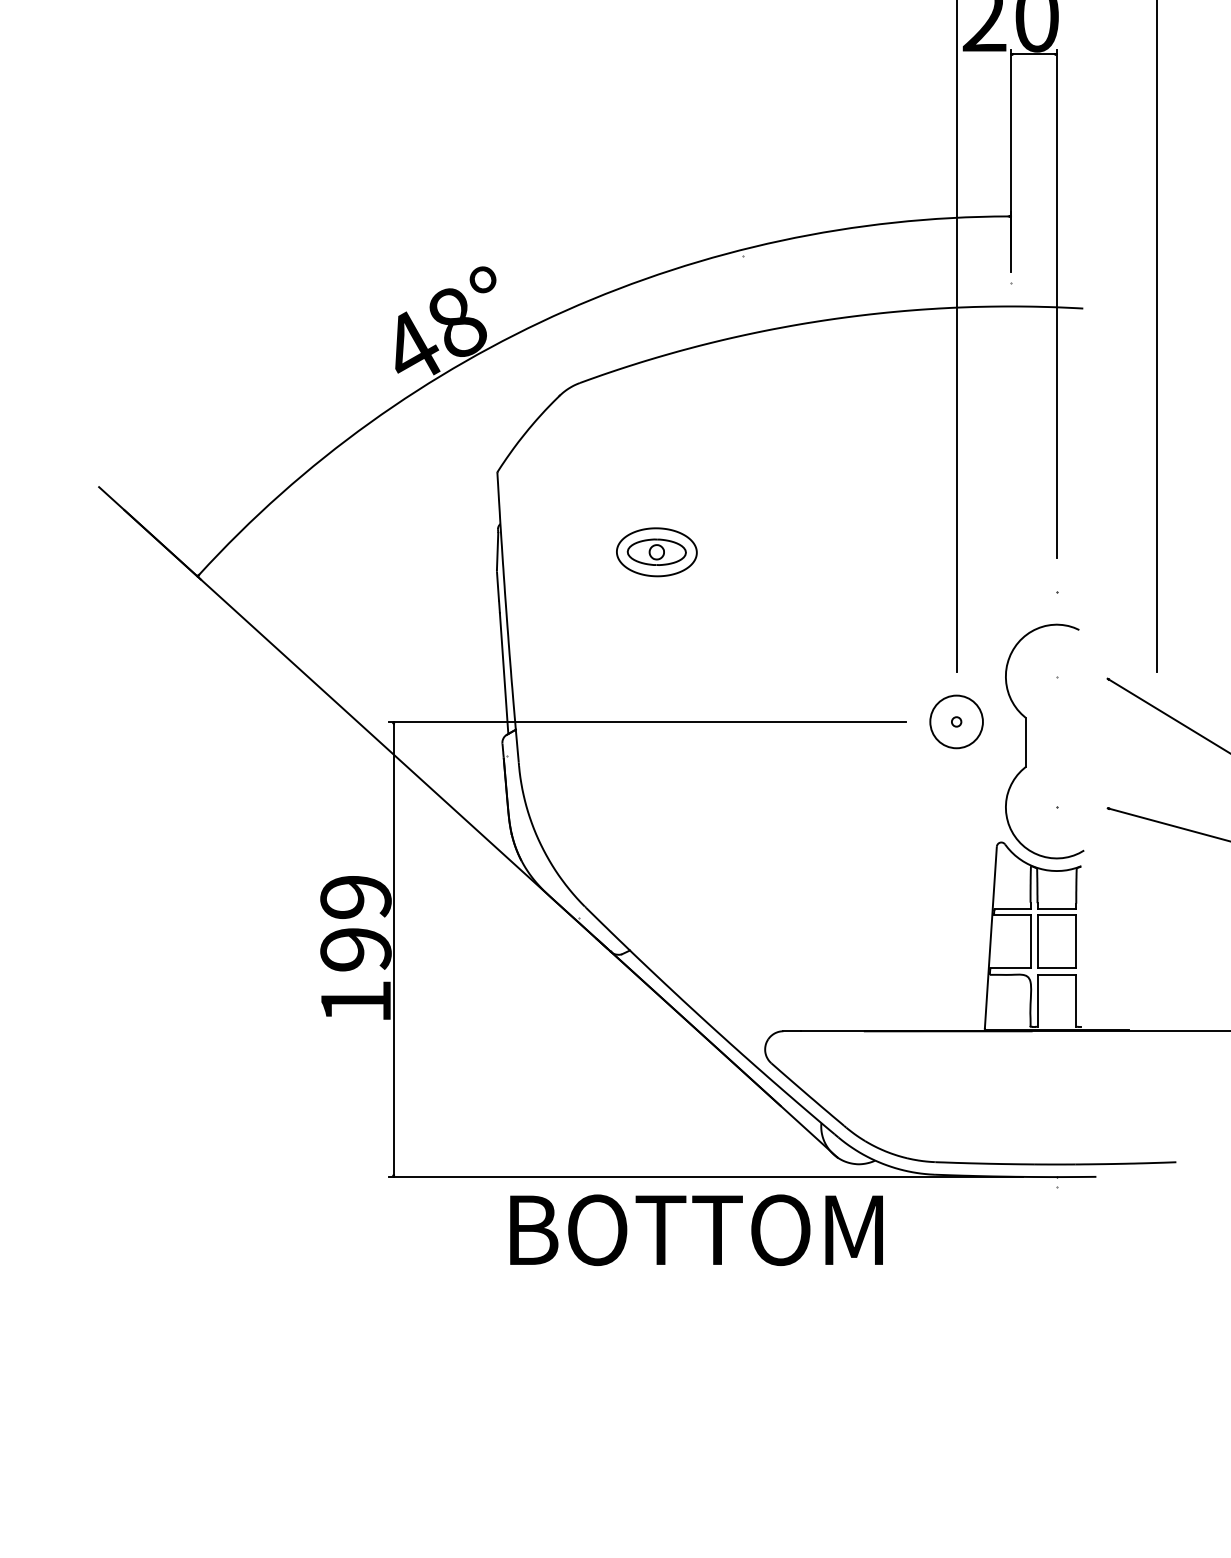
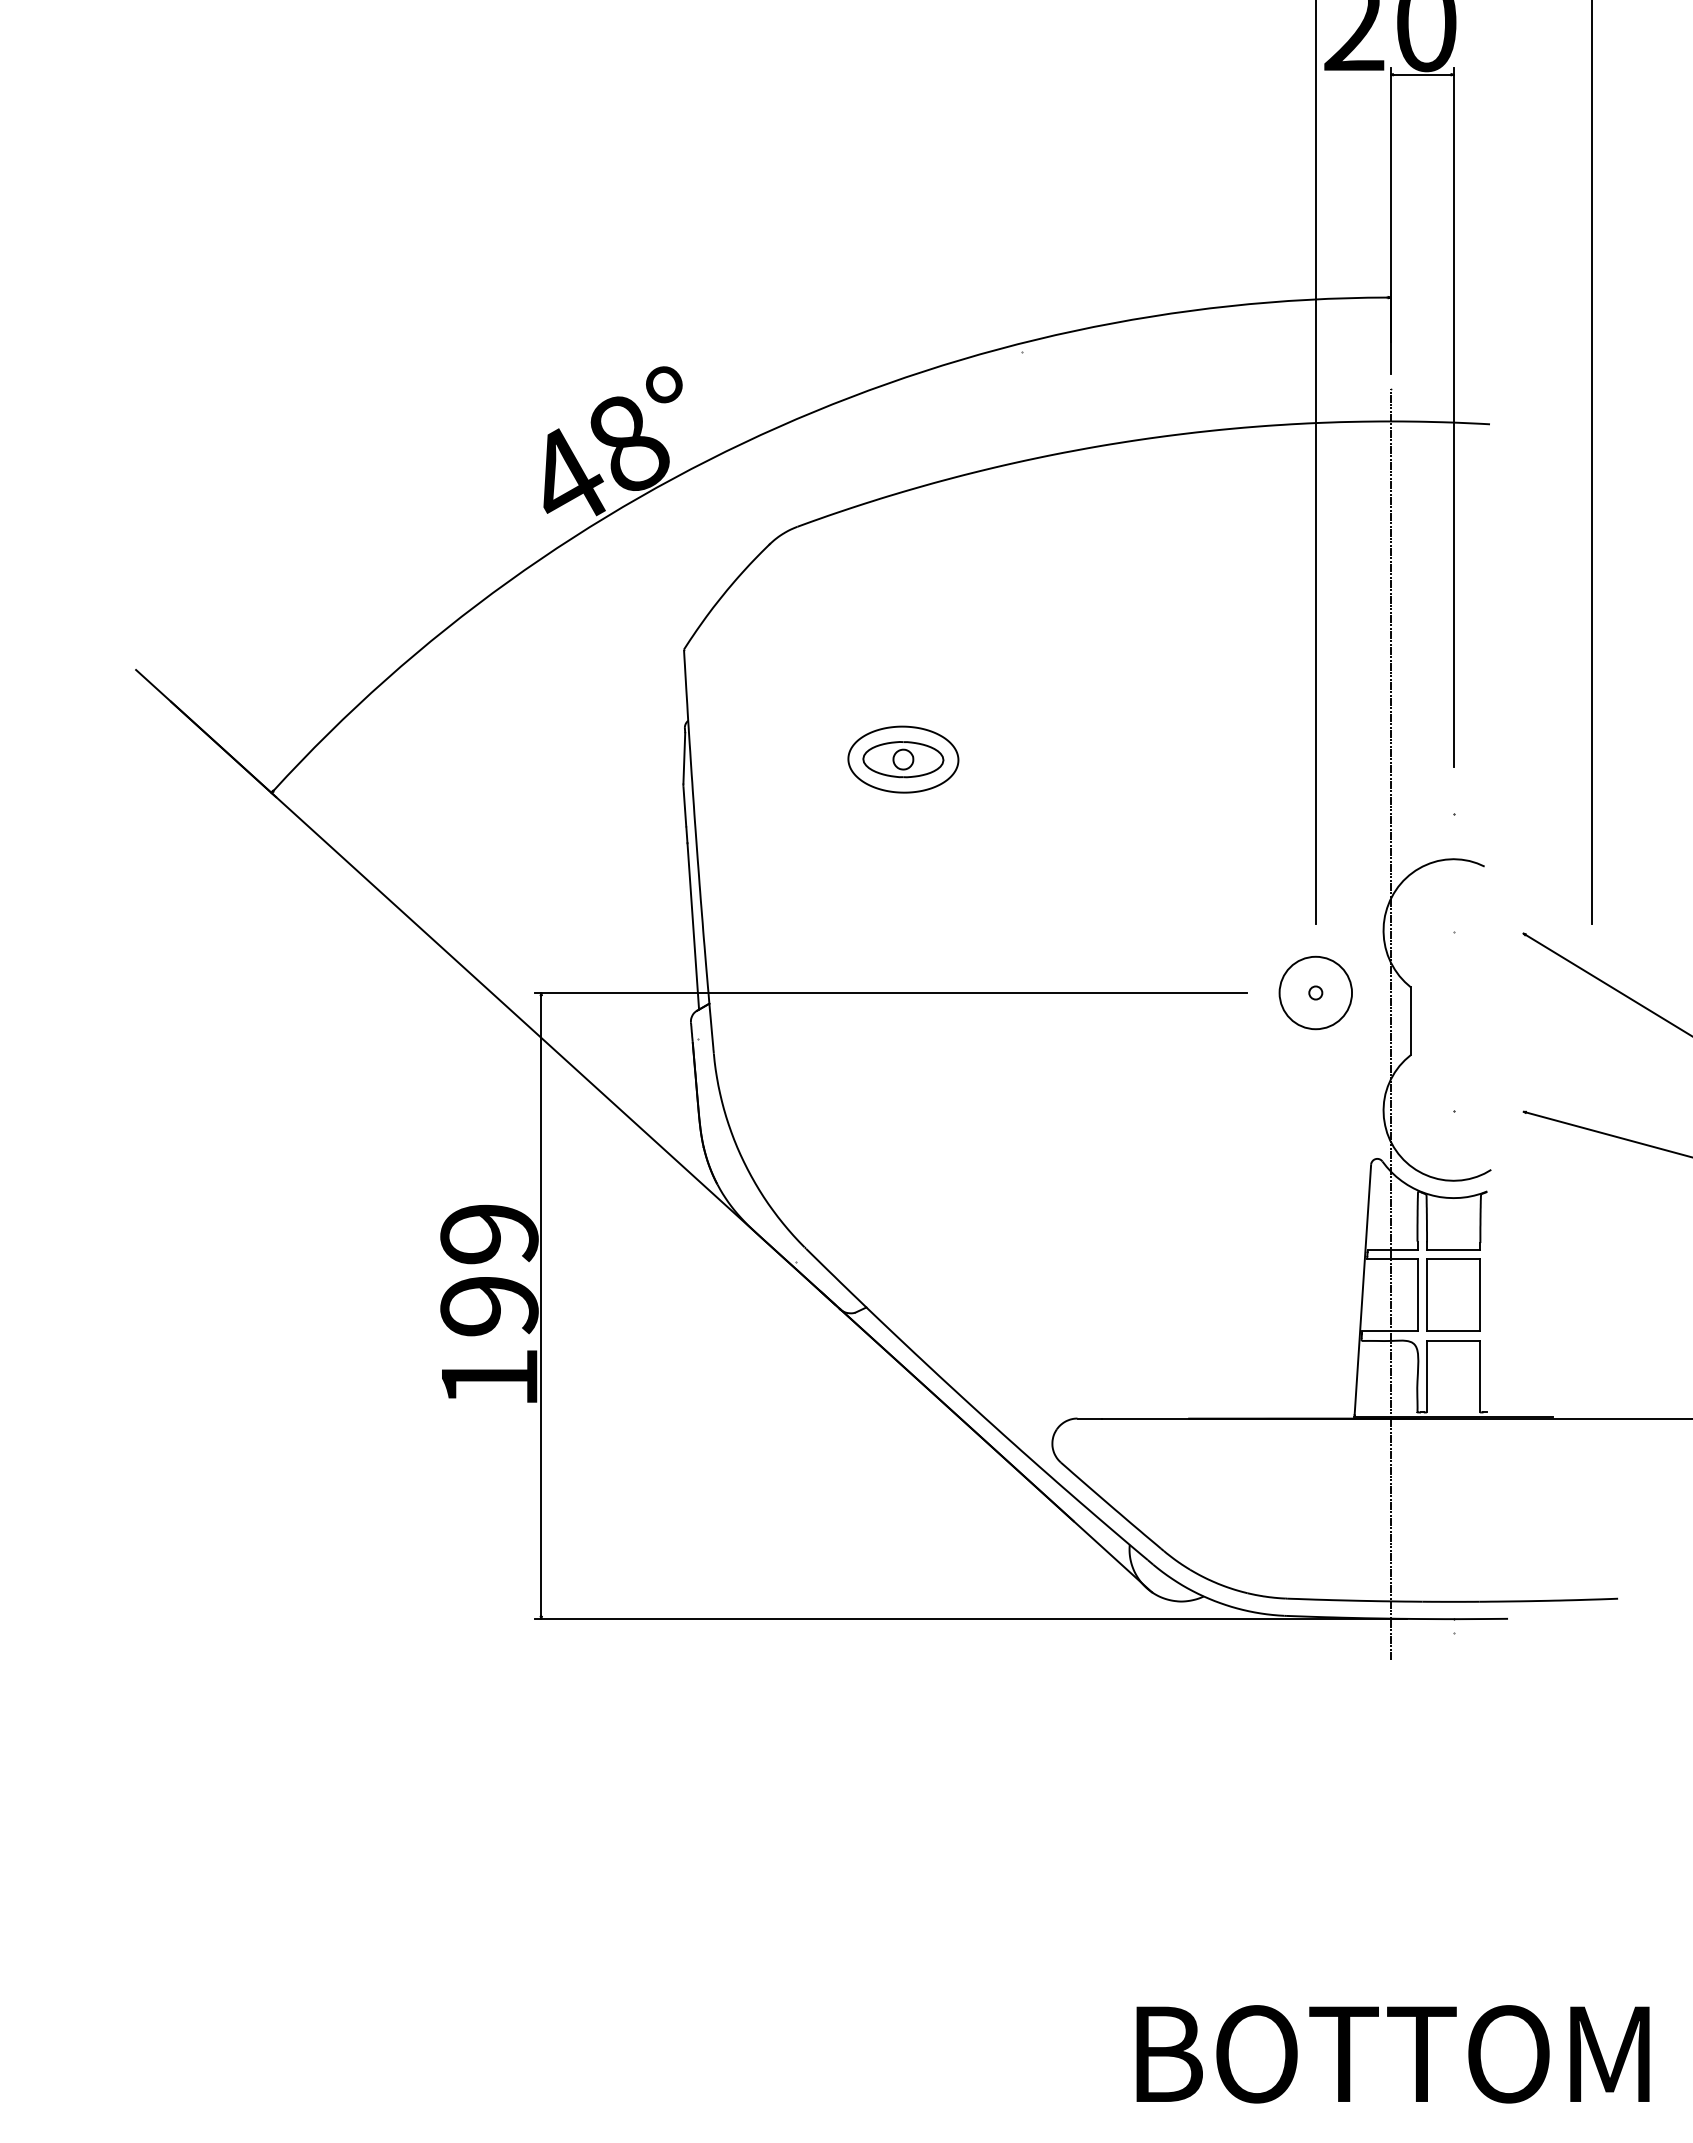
line: (1010, 744) -> (1390, 1024), added
text: (696, 1230) -> (1392, 2054), moved

